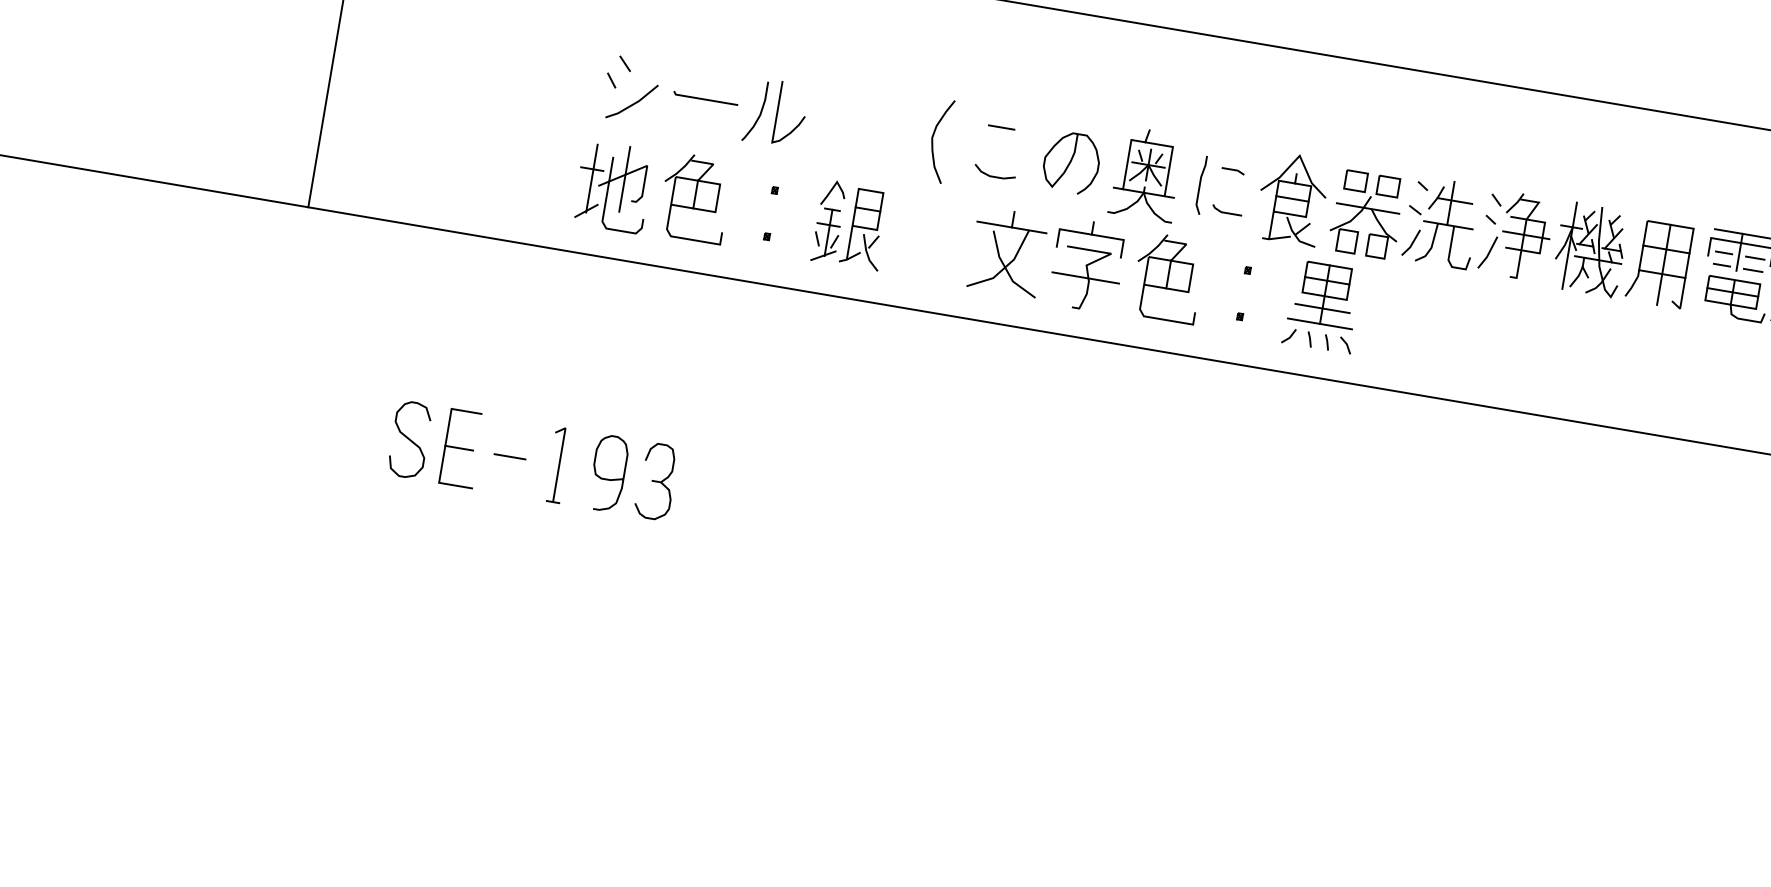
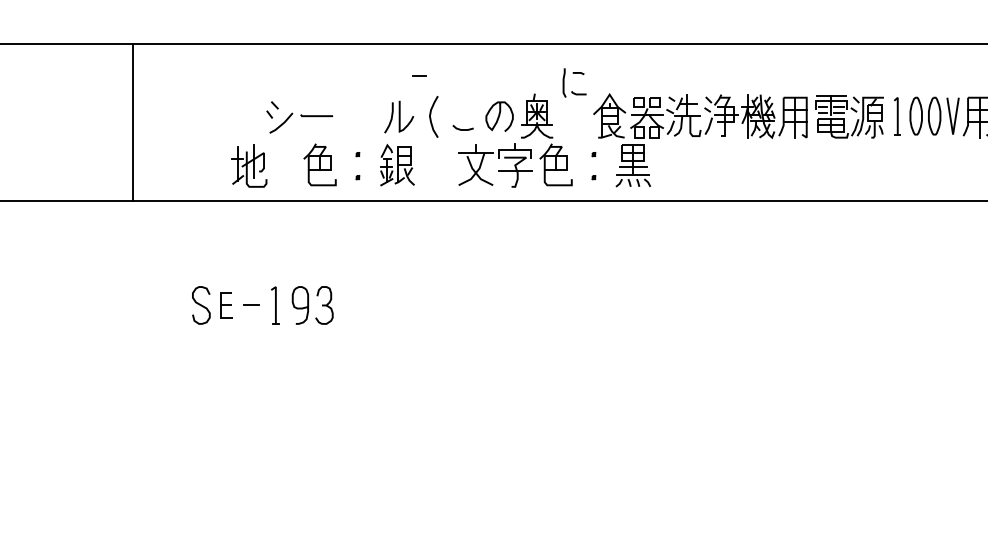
part: (776, 112) -> (399, 116), moved
line: (1001, 125) -> (419, 75), moved
part: (1224, 169) -> (574, 73), moved
part: (614, 185) -> (249, 165), moved
part: (460, 448) -> (226, 305), size x0.7

